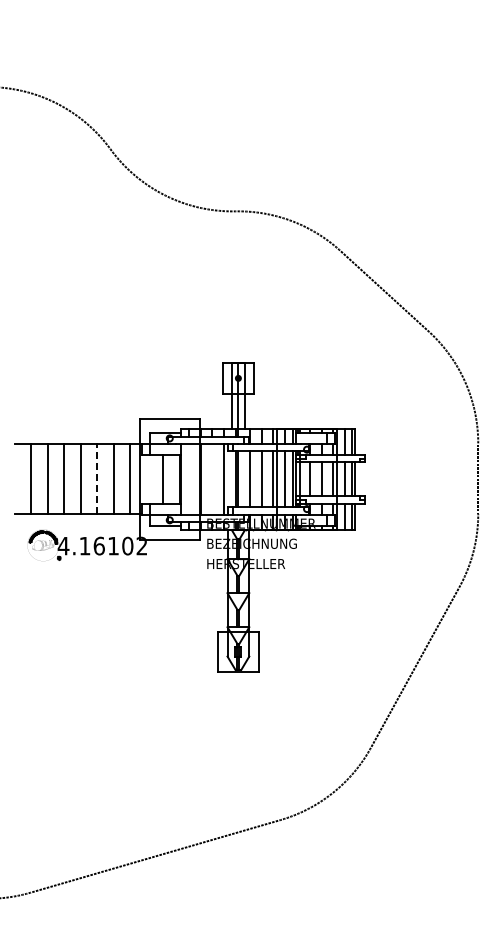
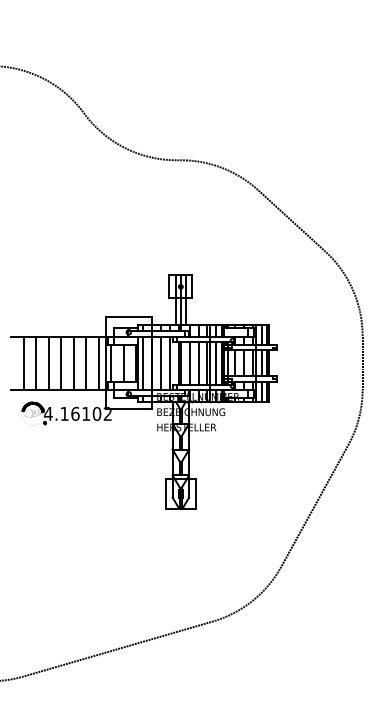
line: (97, 478) -> (74, 362), dashed -> solid
line: (188, 478) -> (143, 362), added
line: (212, 478) -> (161, 362), added
line: (146, 479) -> (111, 363), added

